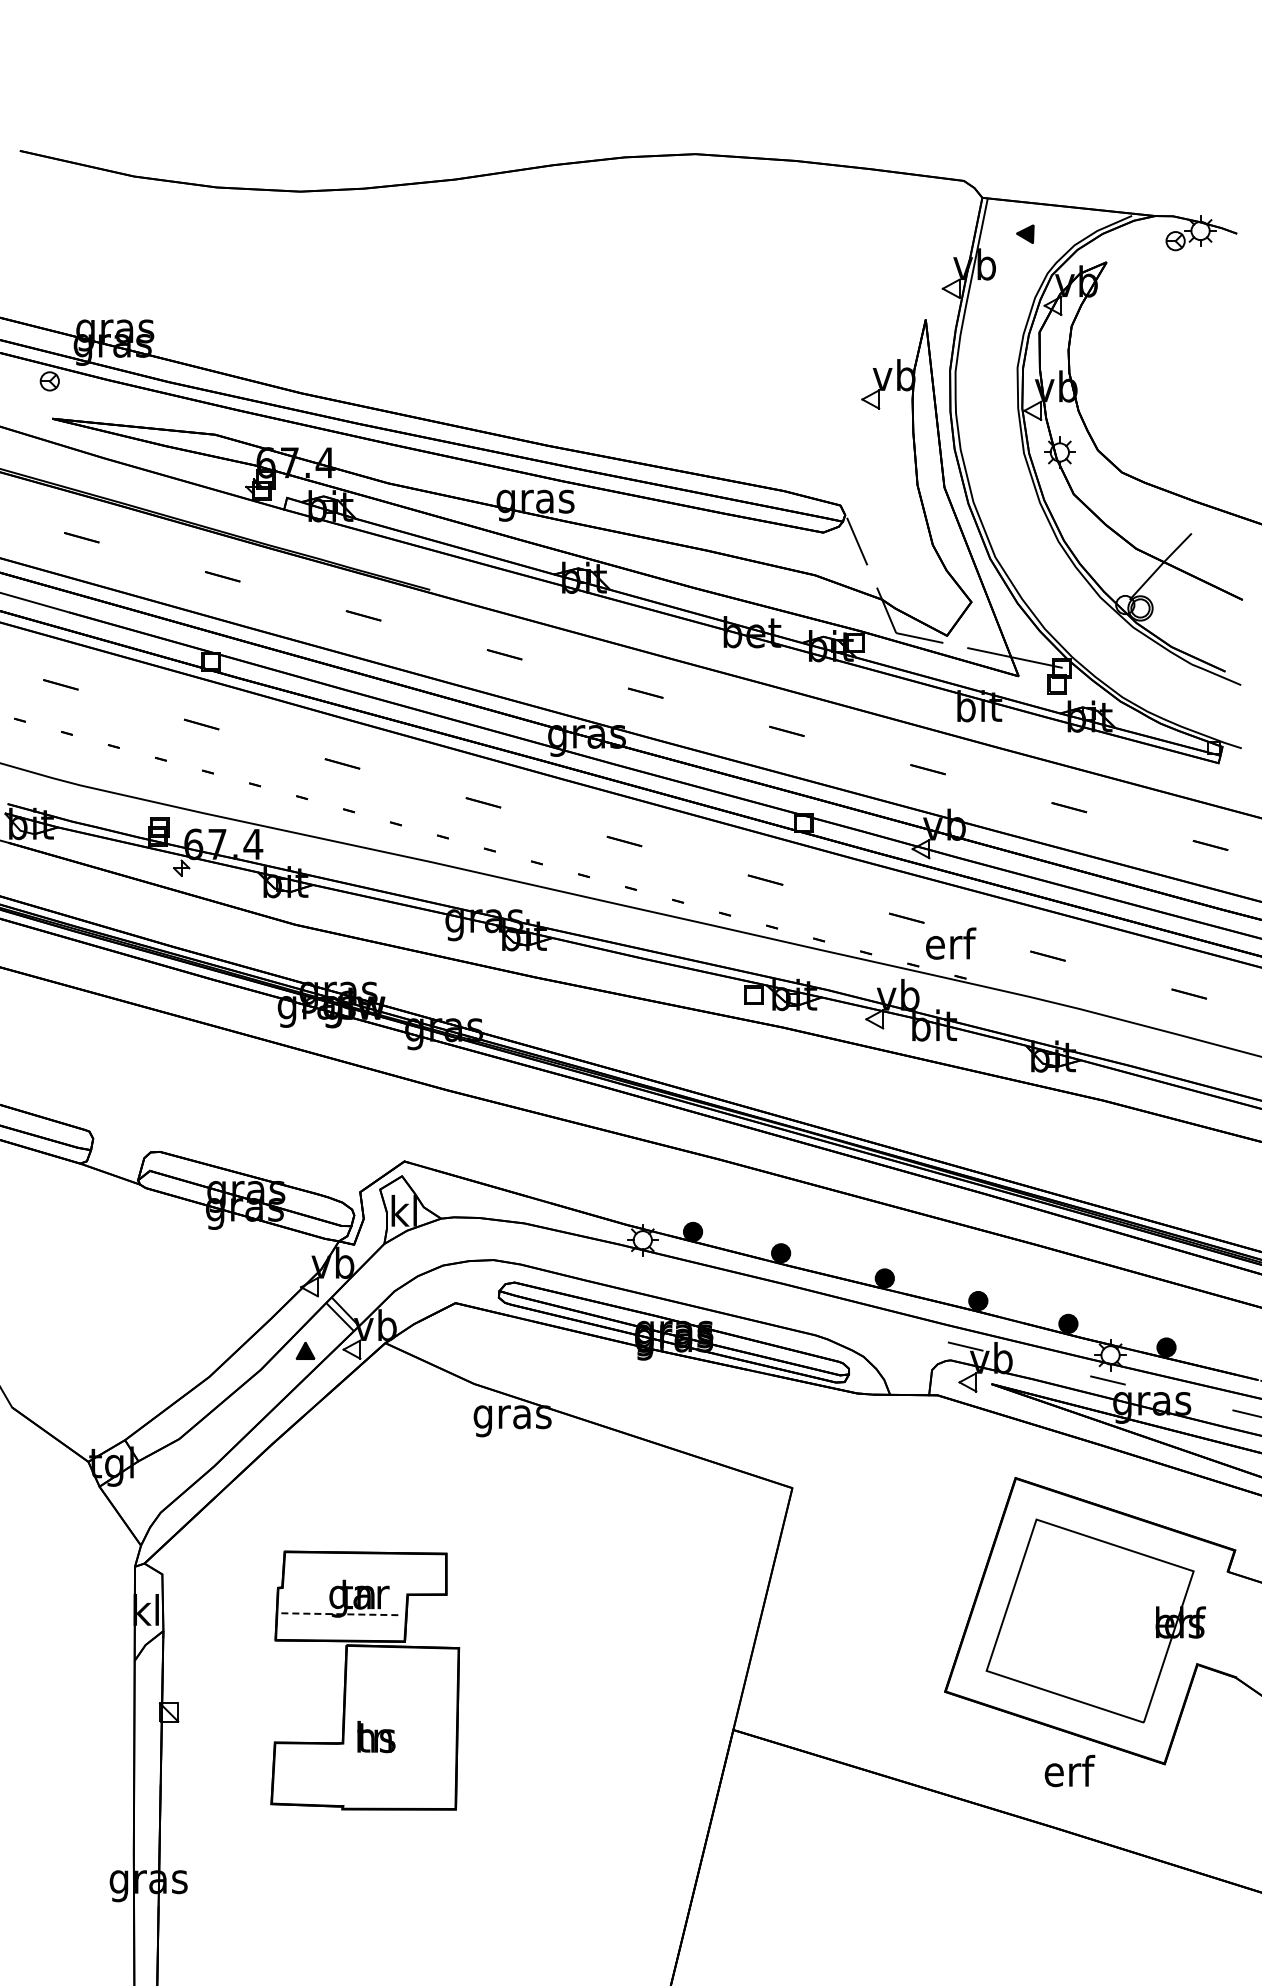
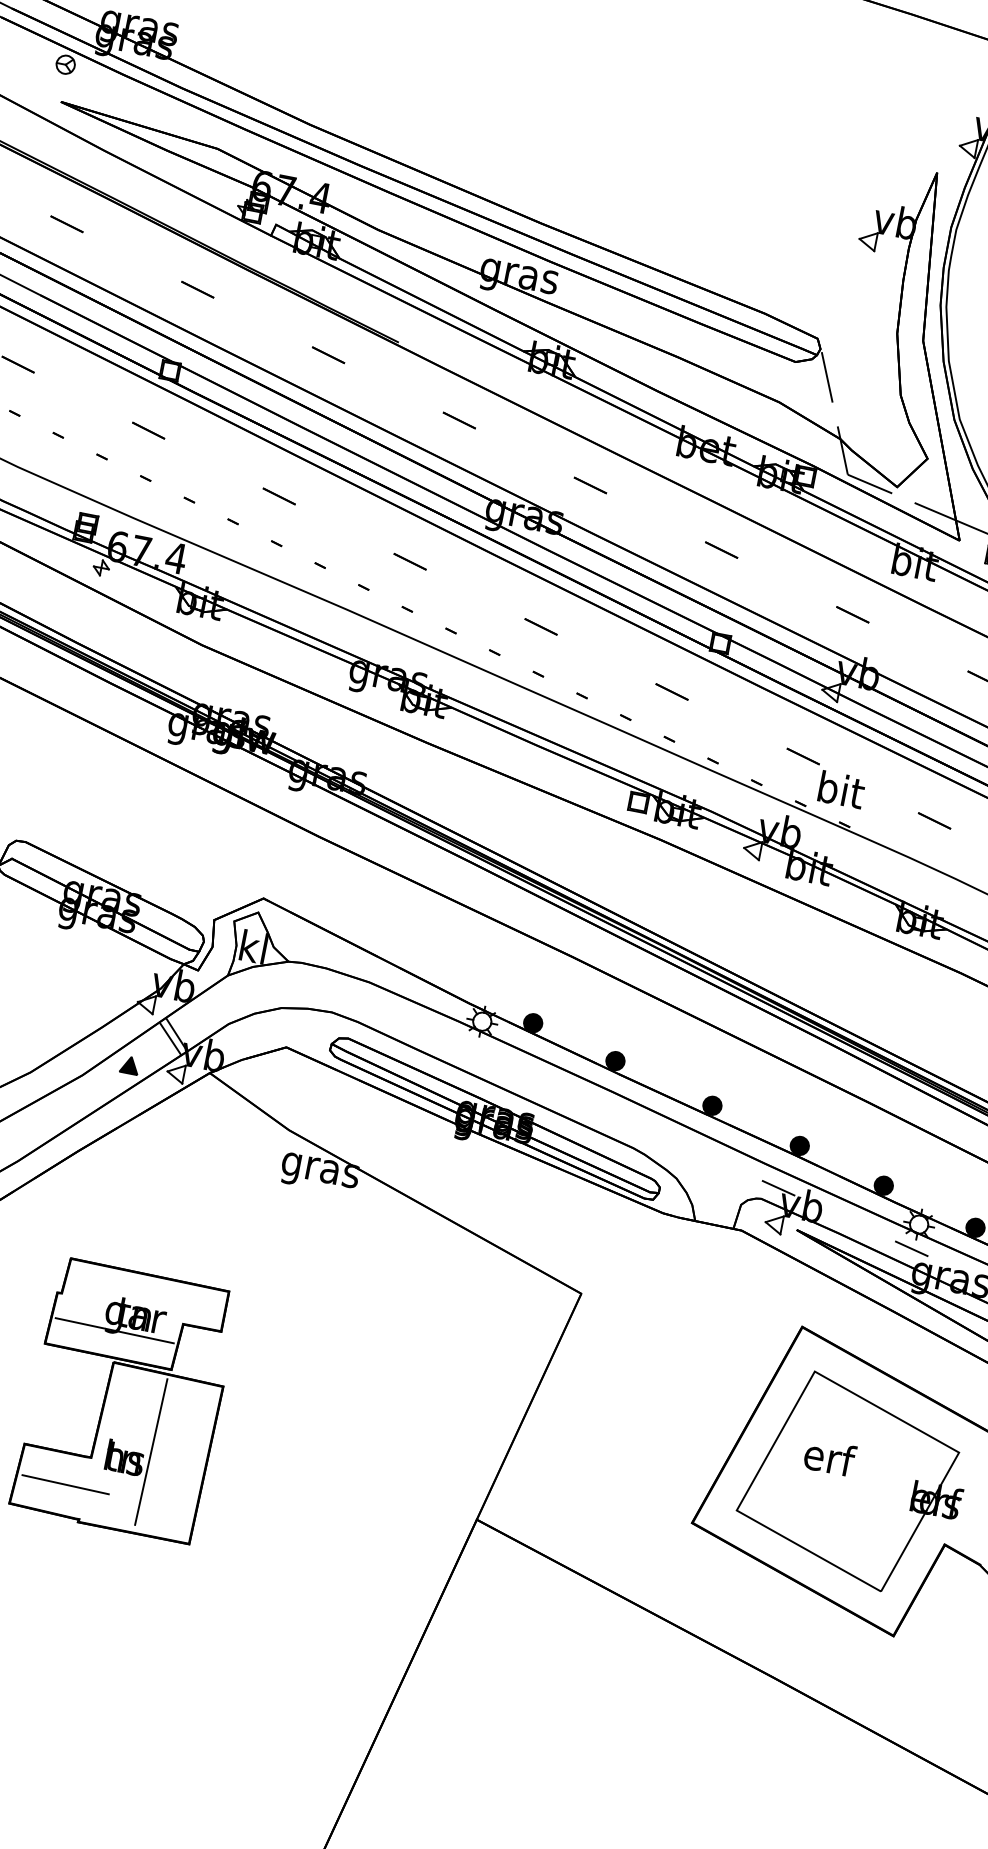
text: (951, 943) -> (842, 789), erf -> bit
line: (342, 1614) -> (115, 1331), dashed -> solid
line: (400, 1725) -> (151, 1451), added
text: (1069, 1770) -> (829, 1456), moved
line: (322, 1774) -> (65, 1484), added

